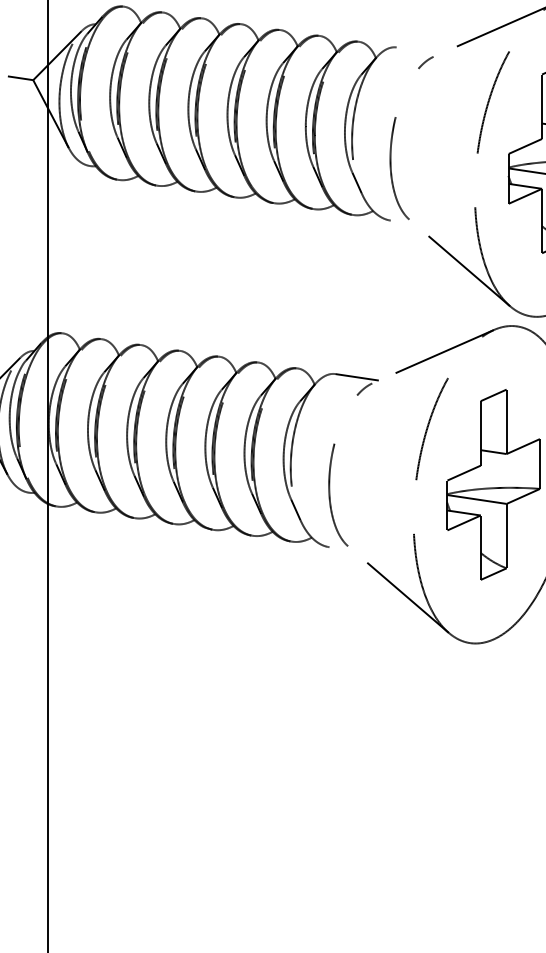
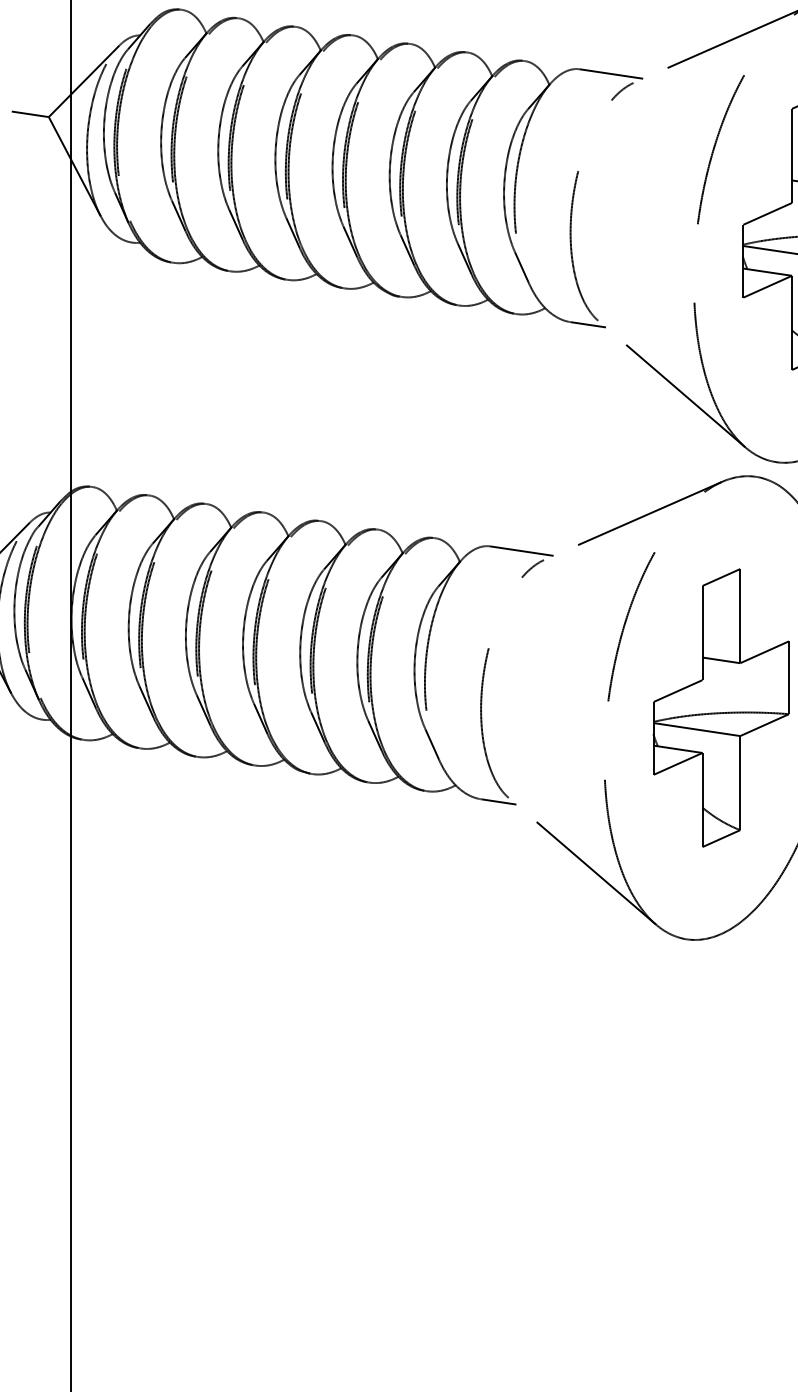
line: (418, 50) -> (611, 73), added
line: (402, 222) -> (588, 324), added
line: (341, 548) -> (499, 801), added

